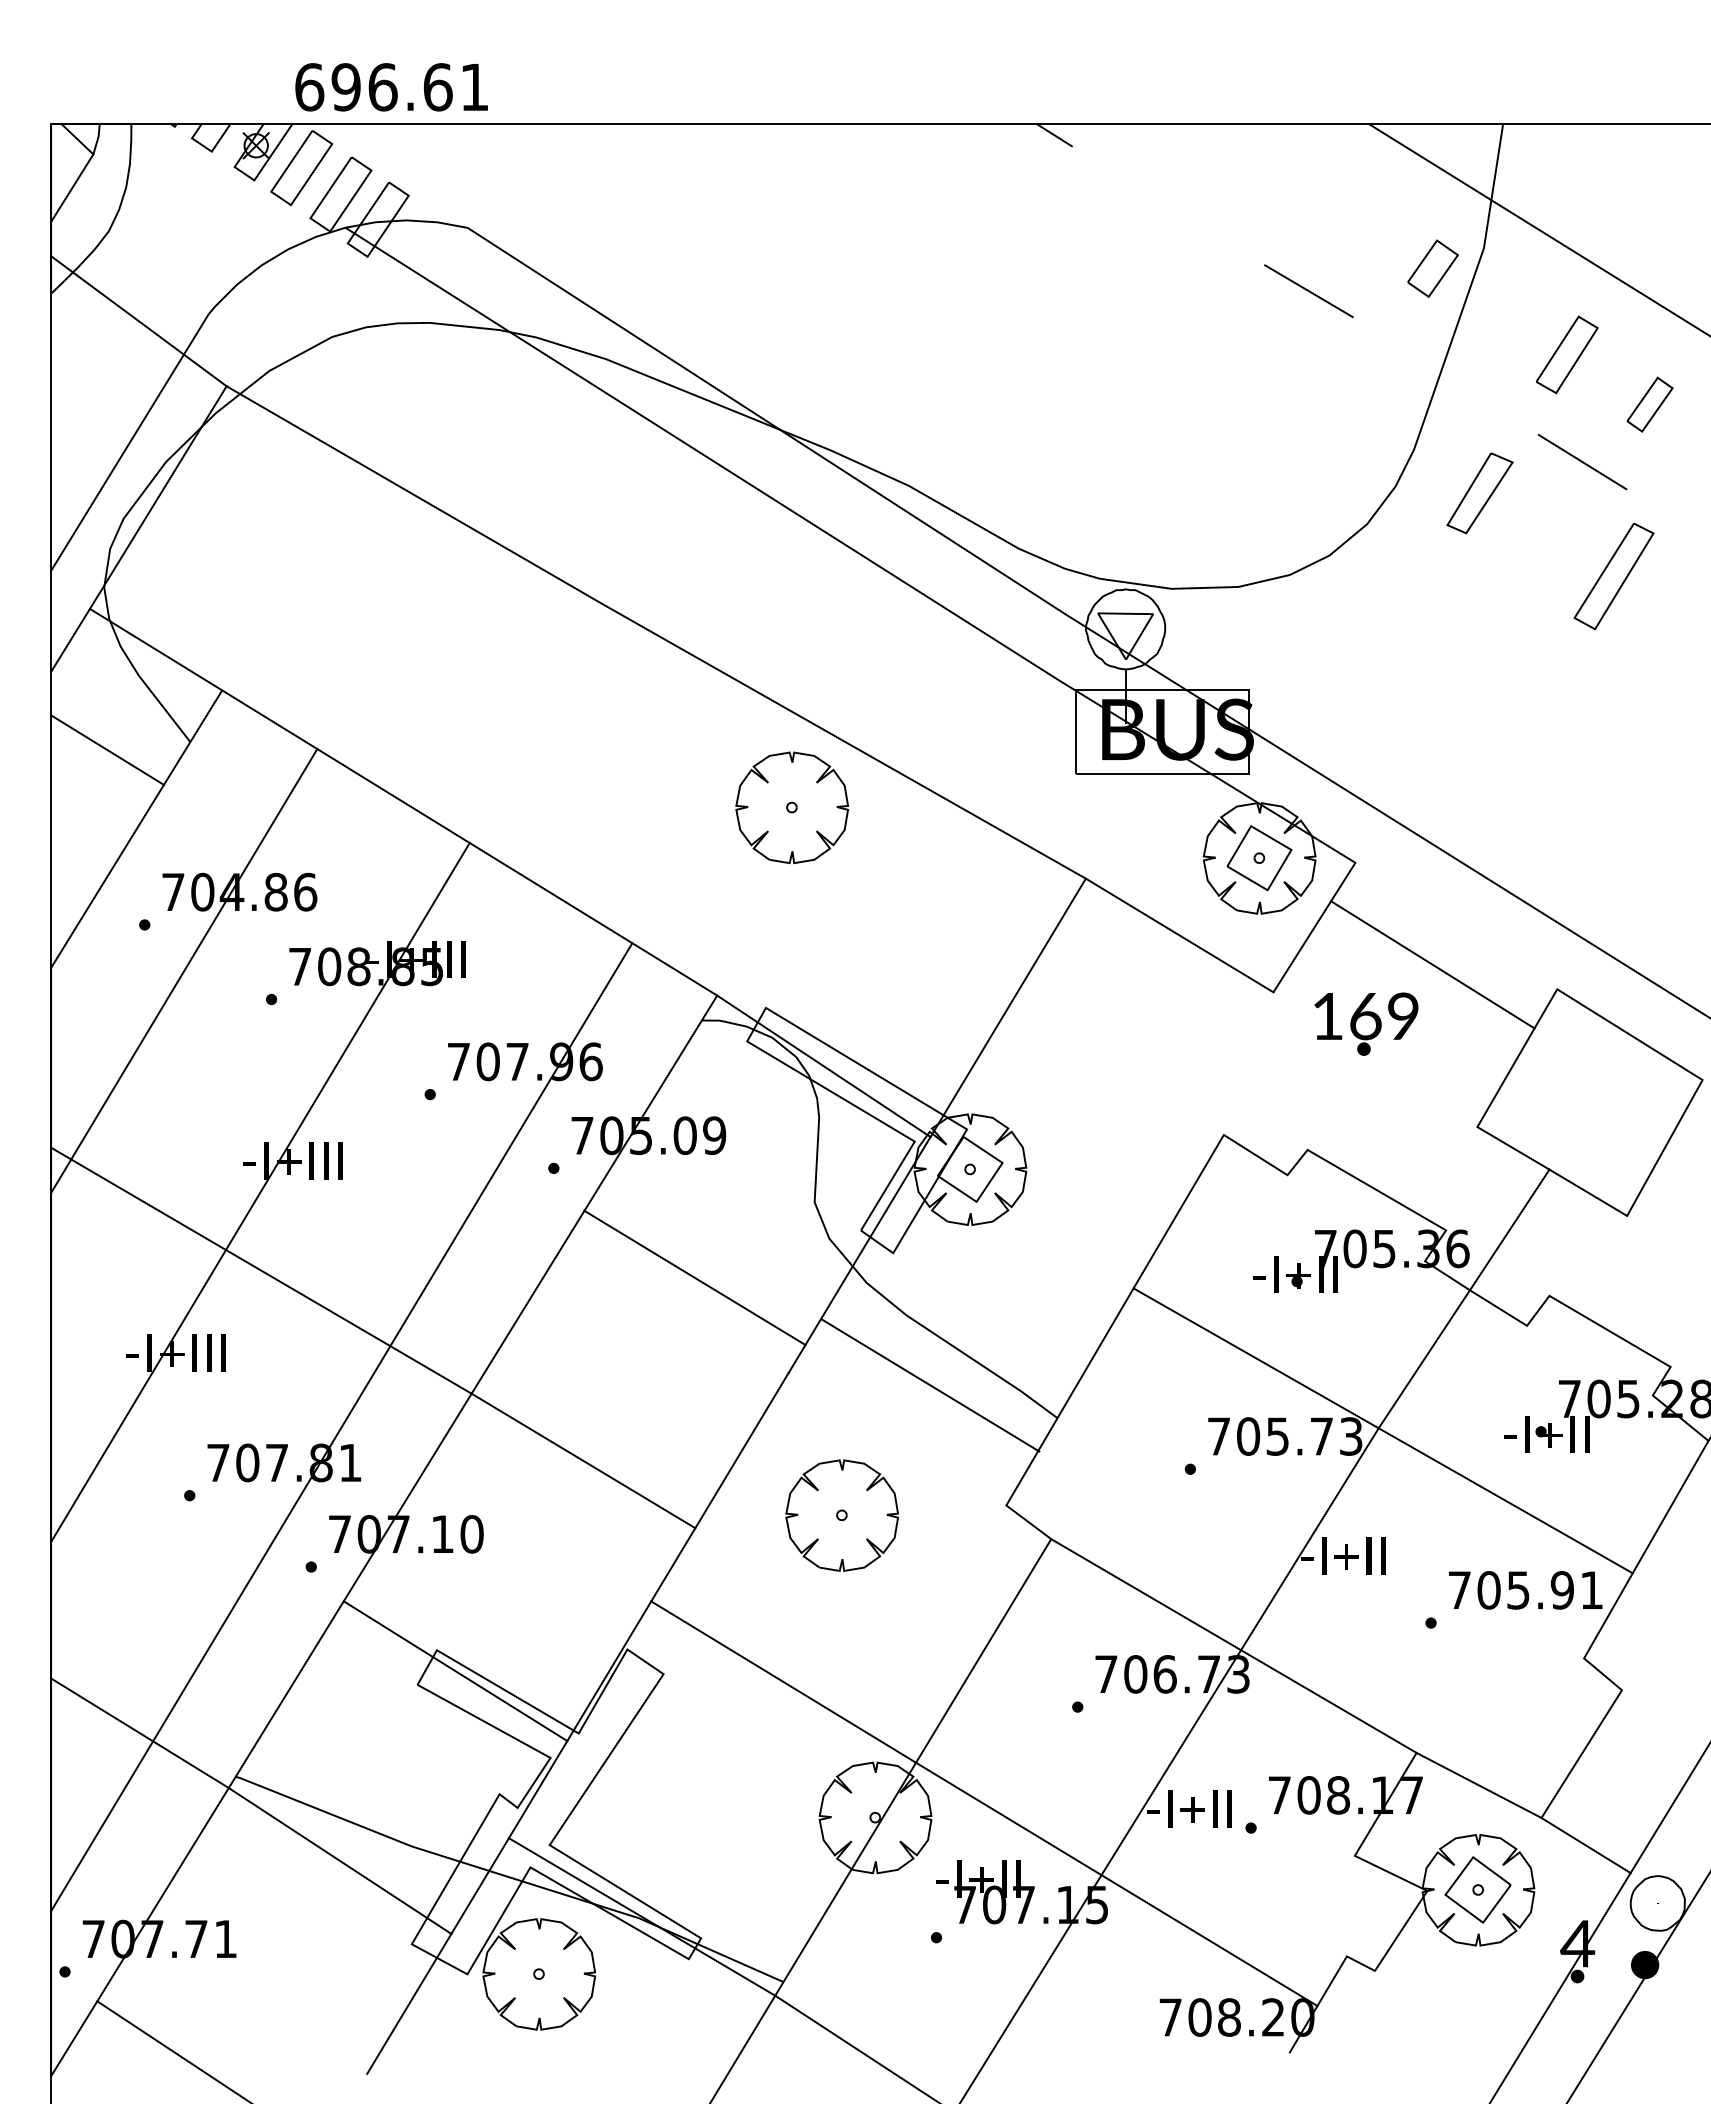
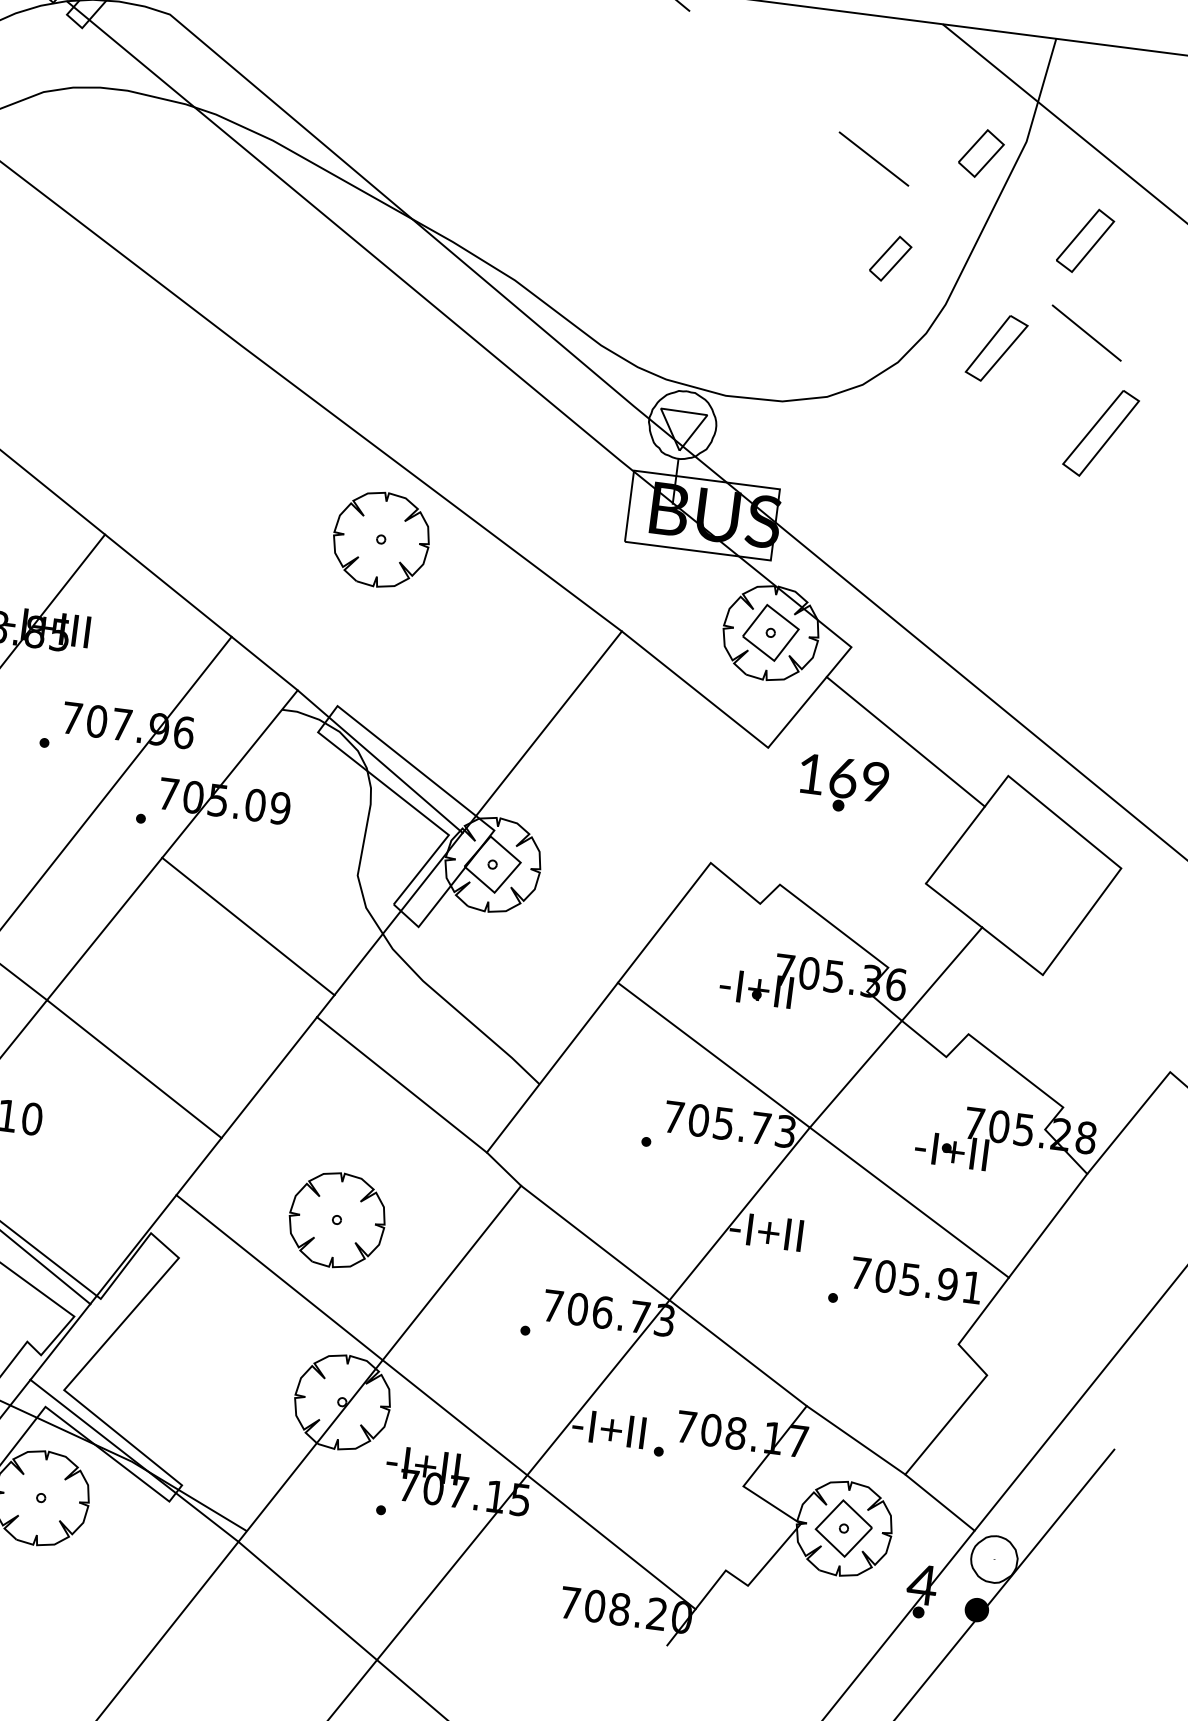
part: (1649, 404) -> (890, 258), moved
line: (930, 1385) -> (402, 1085), moved
part: (841, 1515) -> (336, 1220), moved

